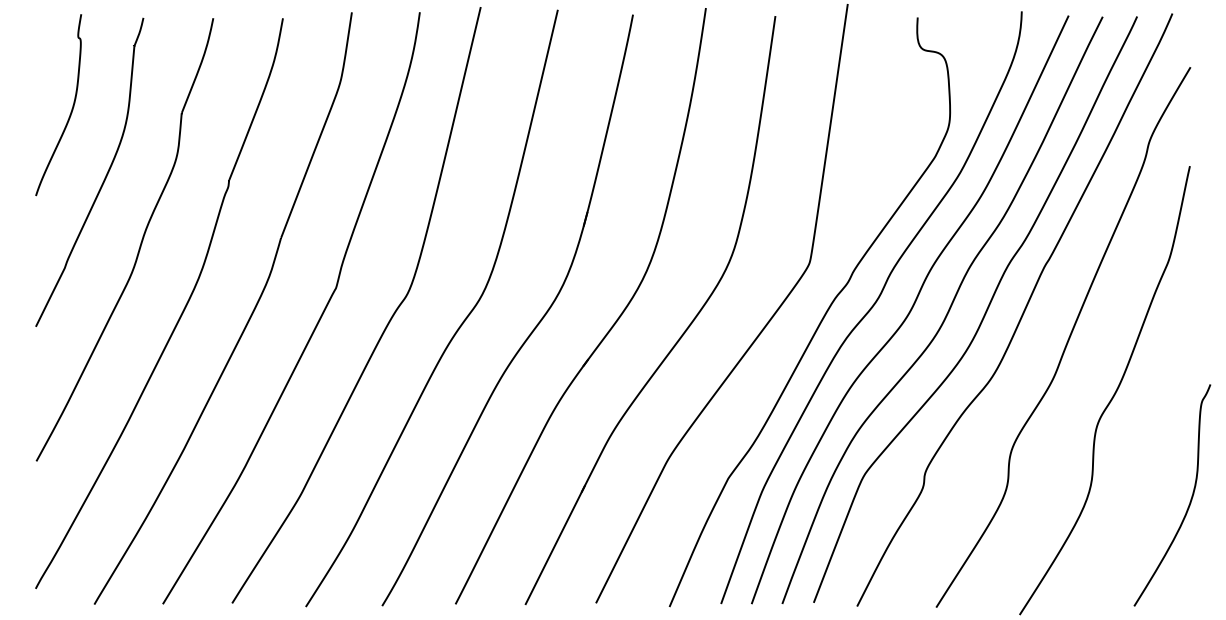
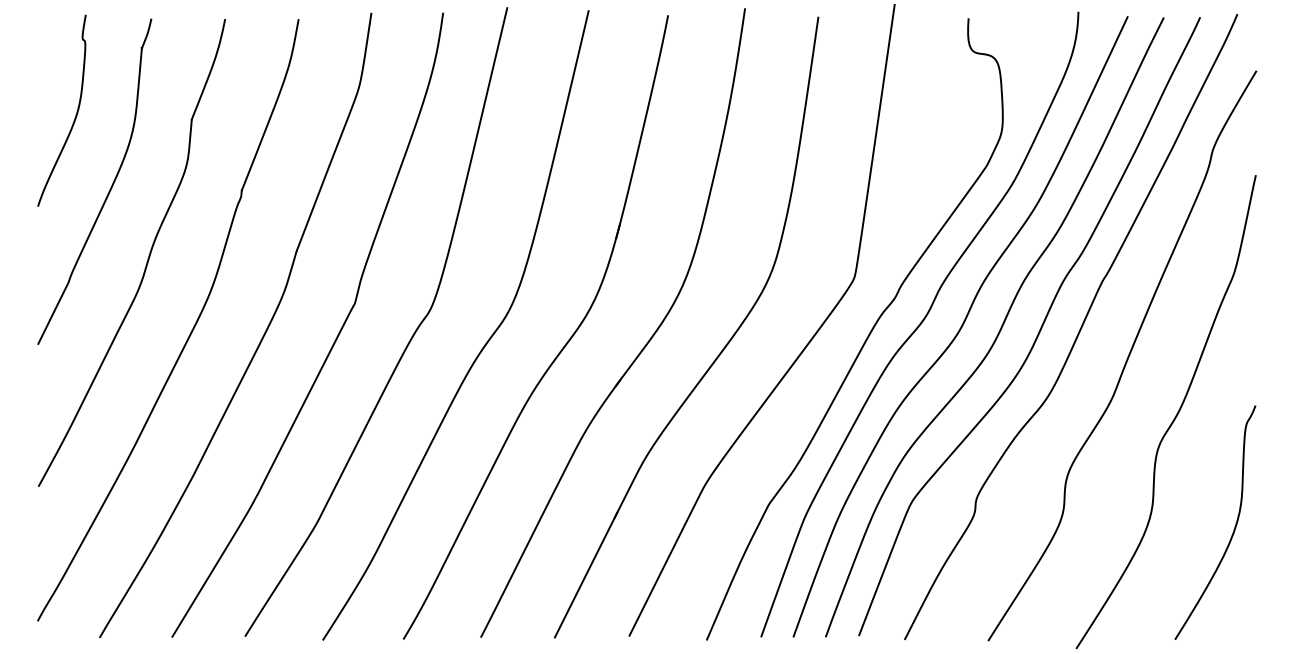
curve: (1189, 501) -> (1233, 529), moved

